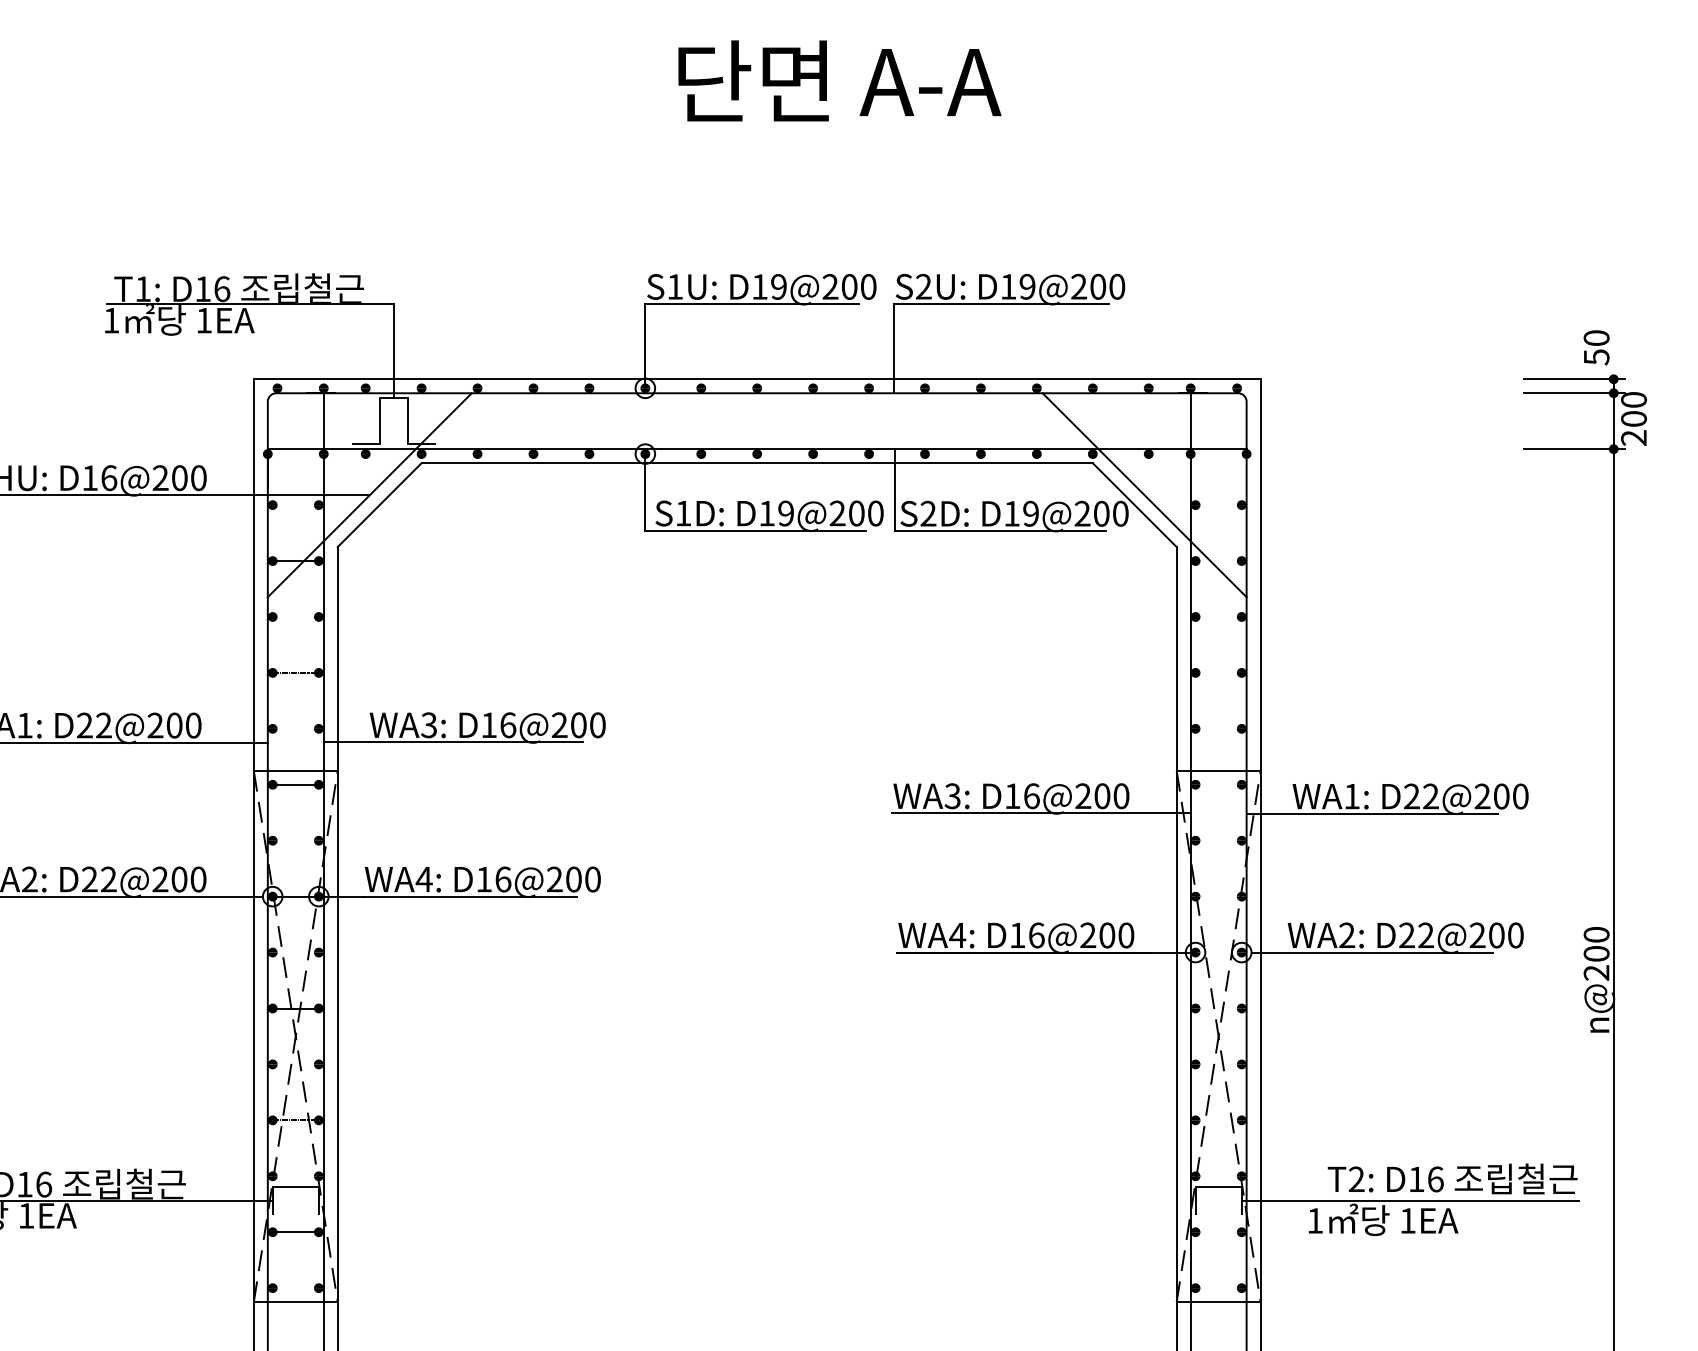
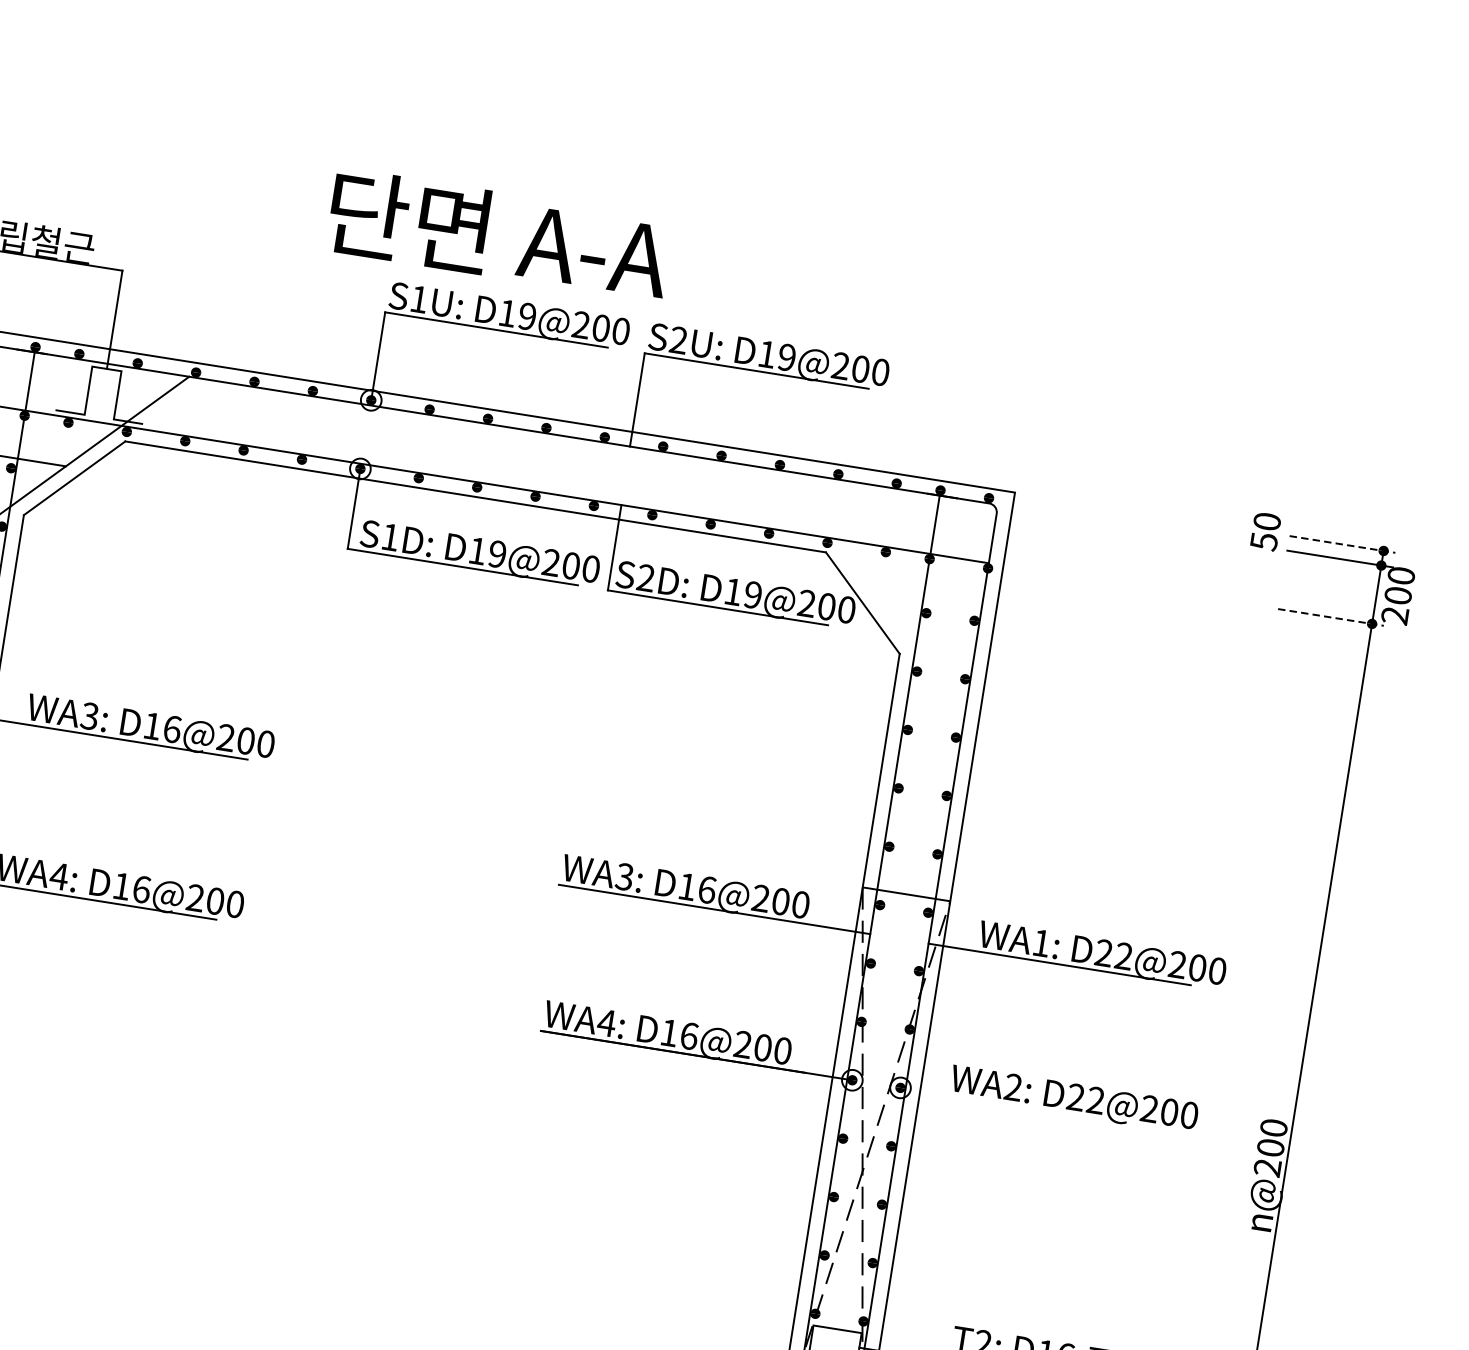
text: (839, 80) -> (499, 234), moved
text: (1596, 347) -> (1265, 531), moved
line: (1574, 379) -> (1342, 544), solid -> dashed
line: (1574, 449) -> (1331, 617), solid -> dashed
line: (1144, 495) -> (874, 594), removed
line: (1372, 952) -> (1037, 1109), removed

